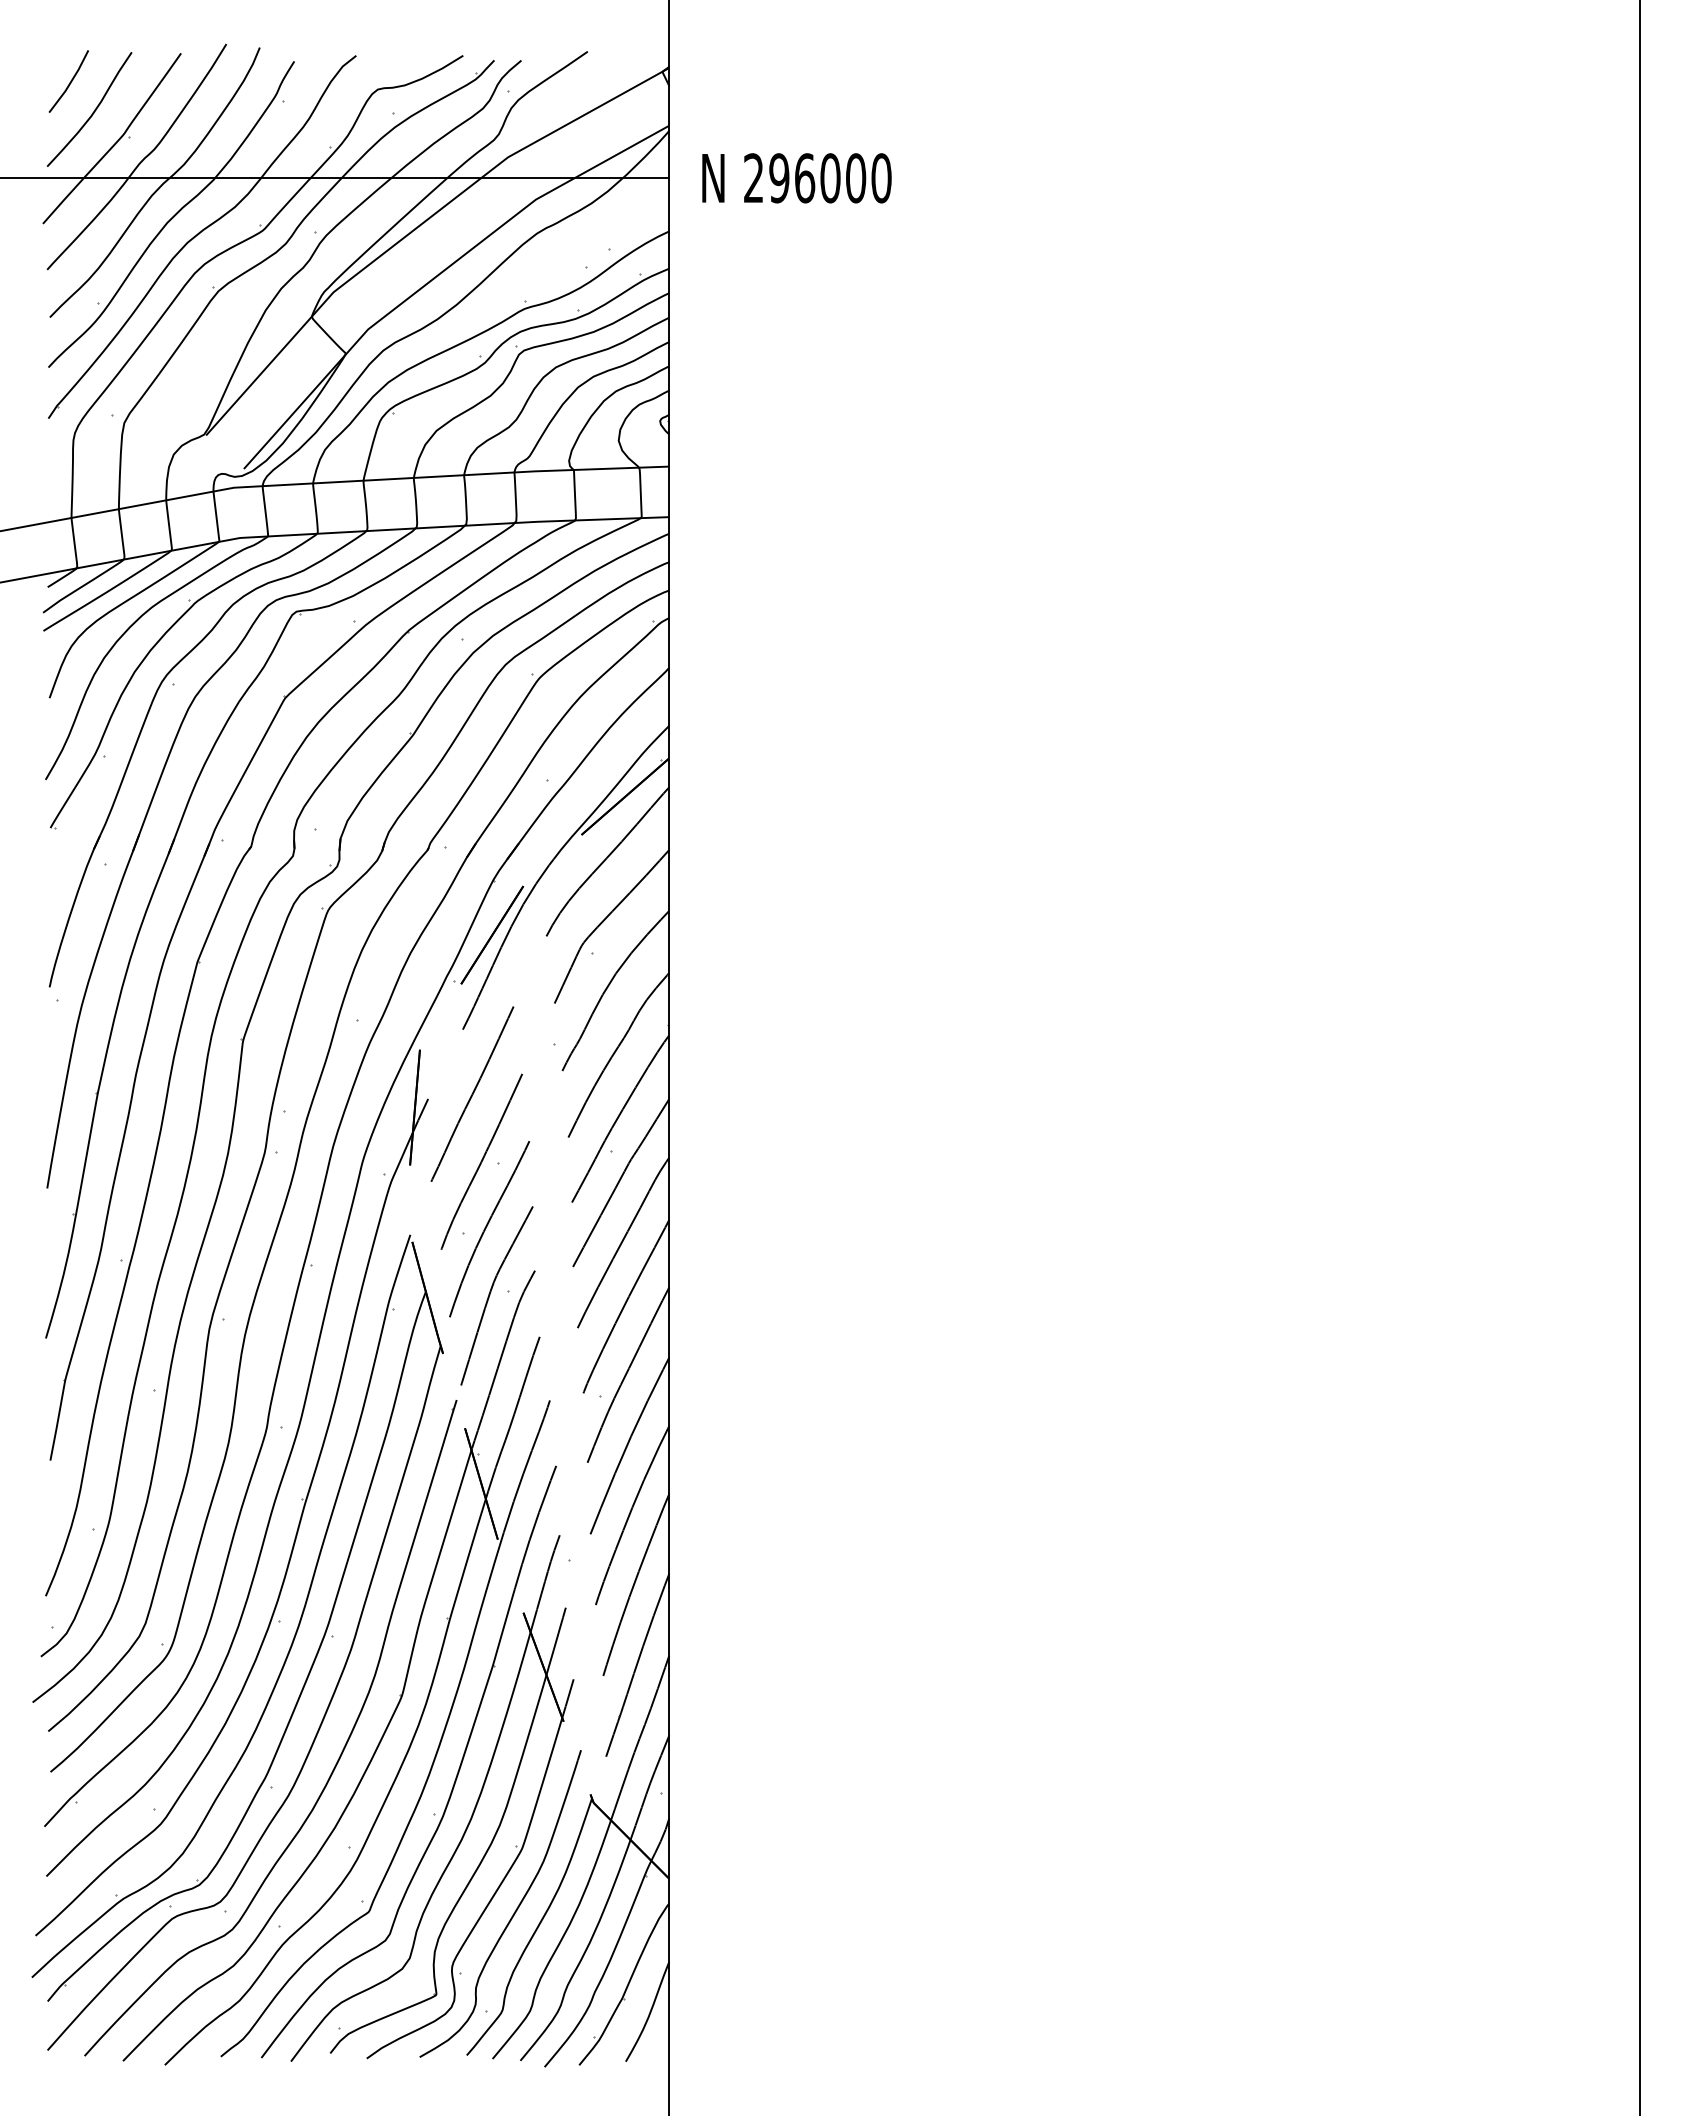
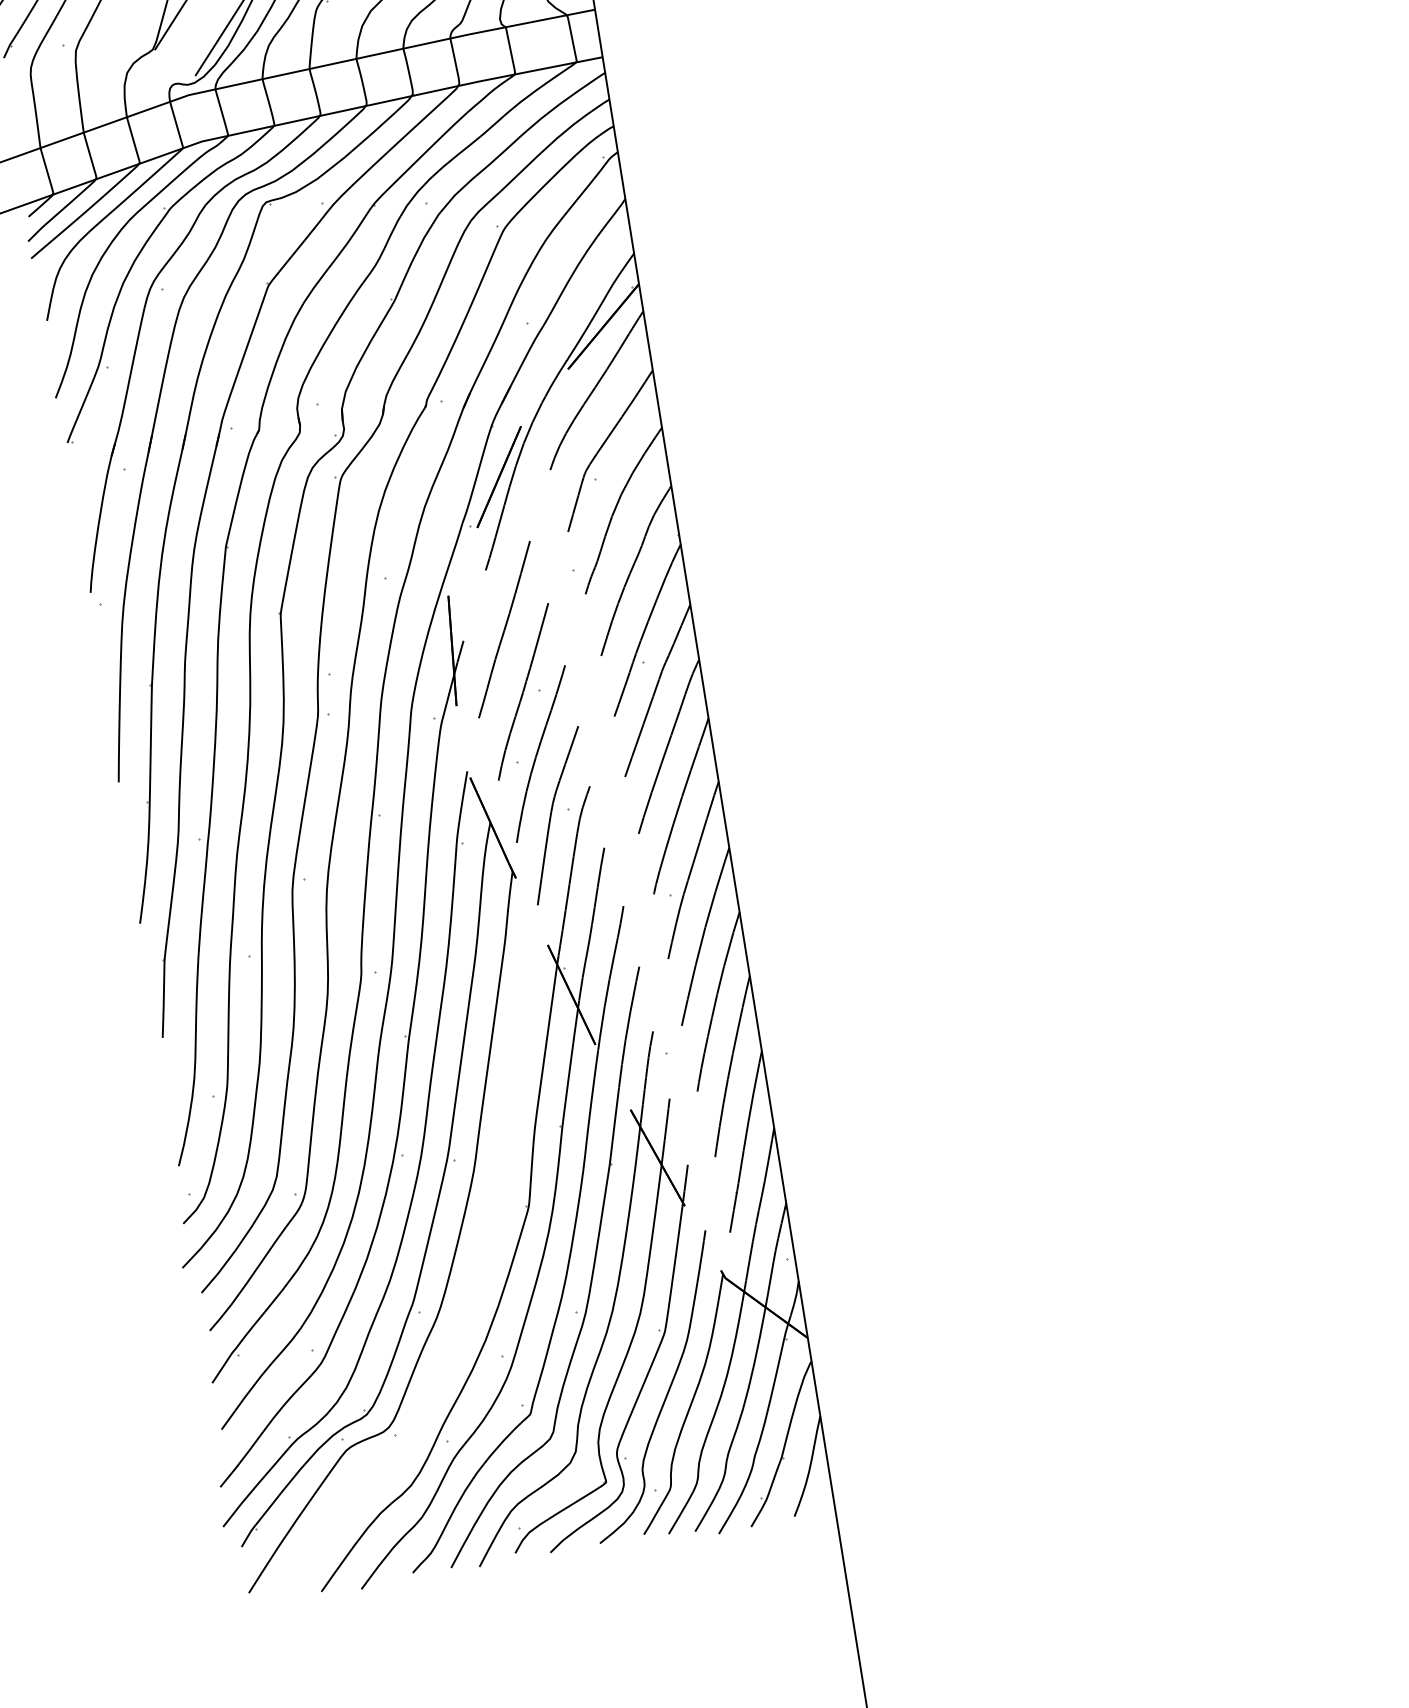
part: (339, 1755) -> (479, 1271), removed

